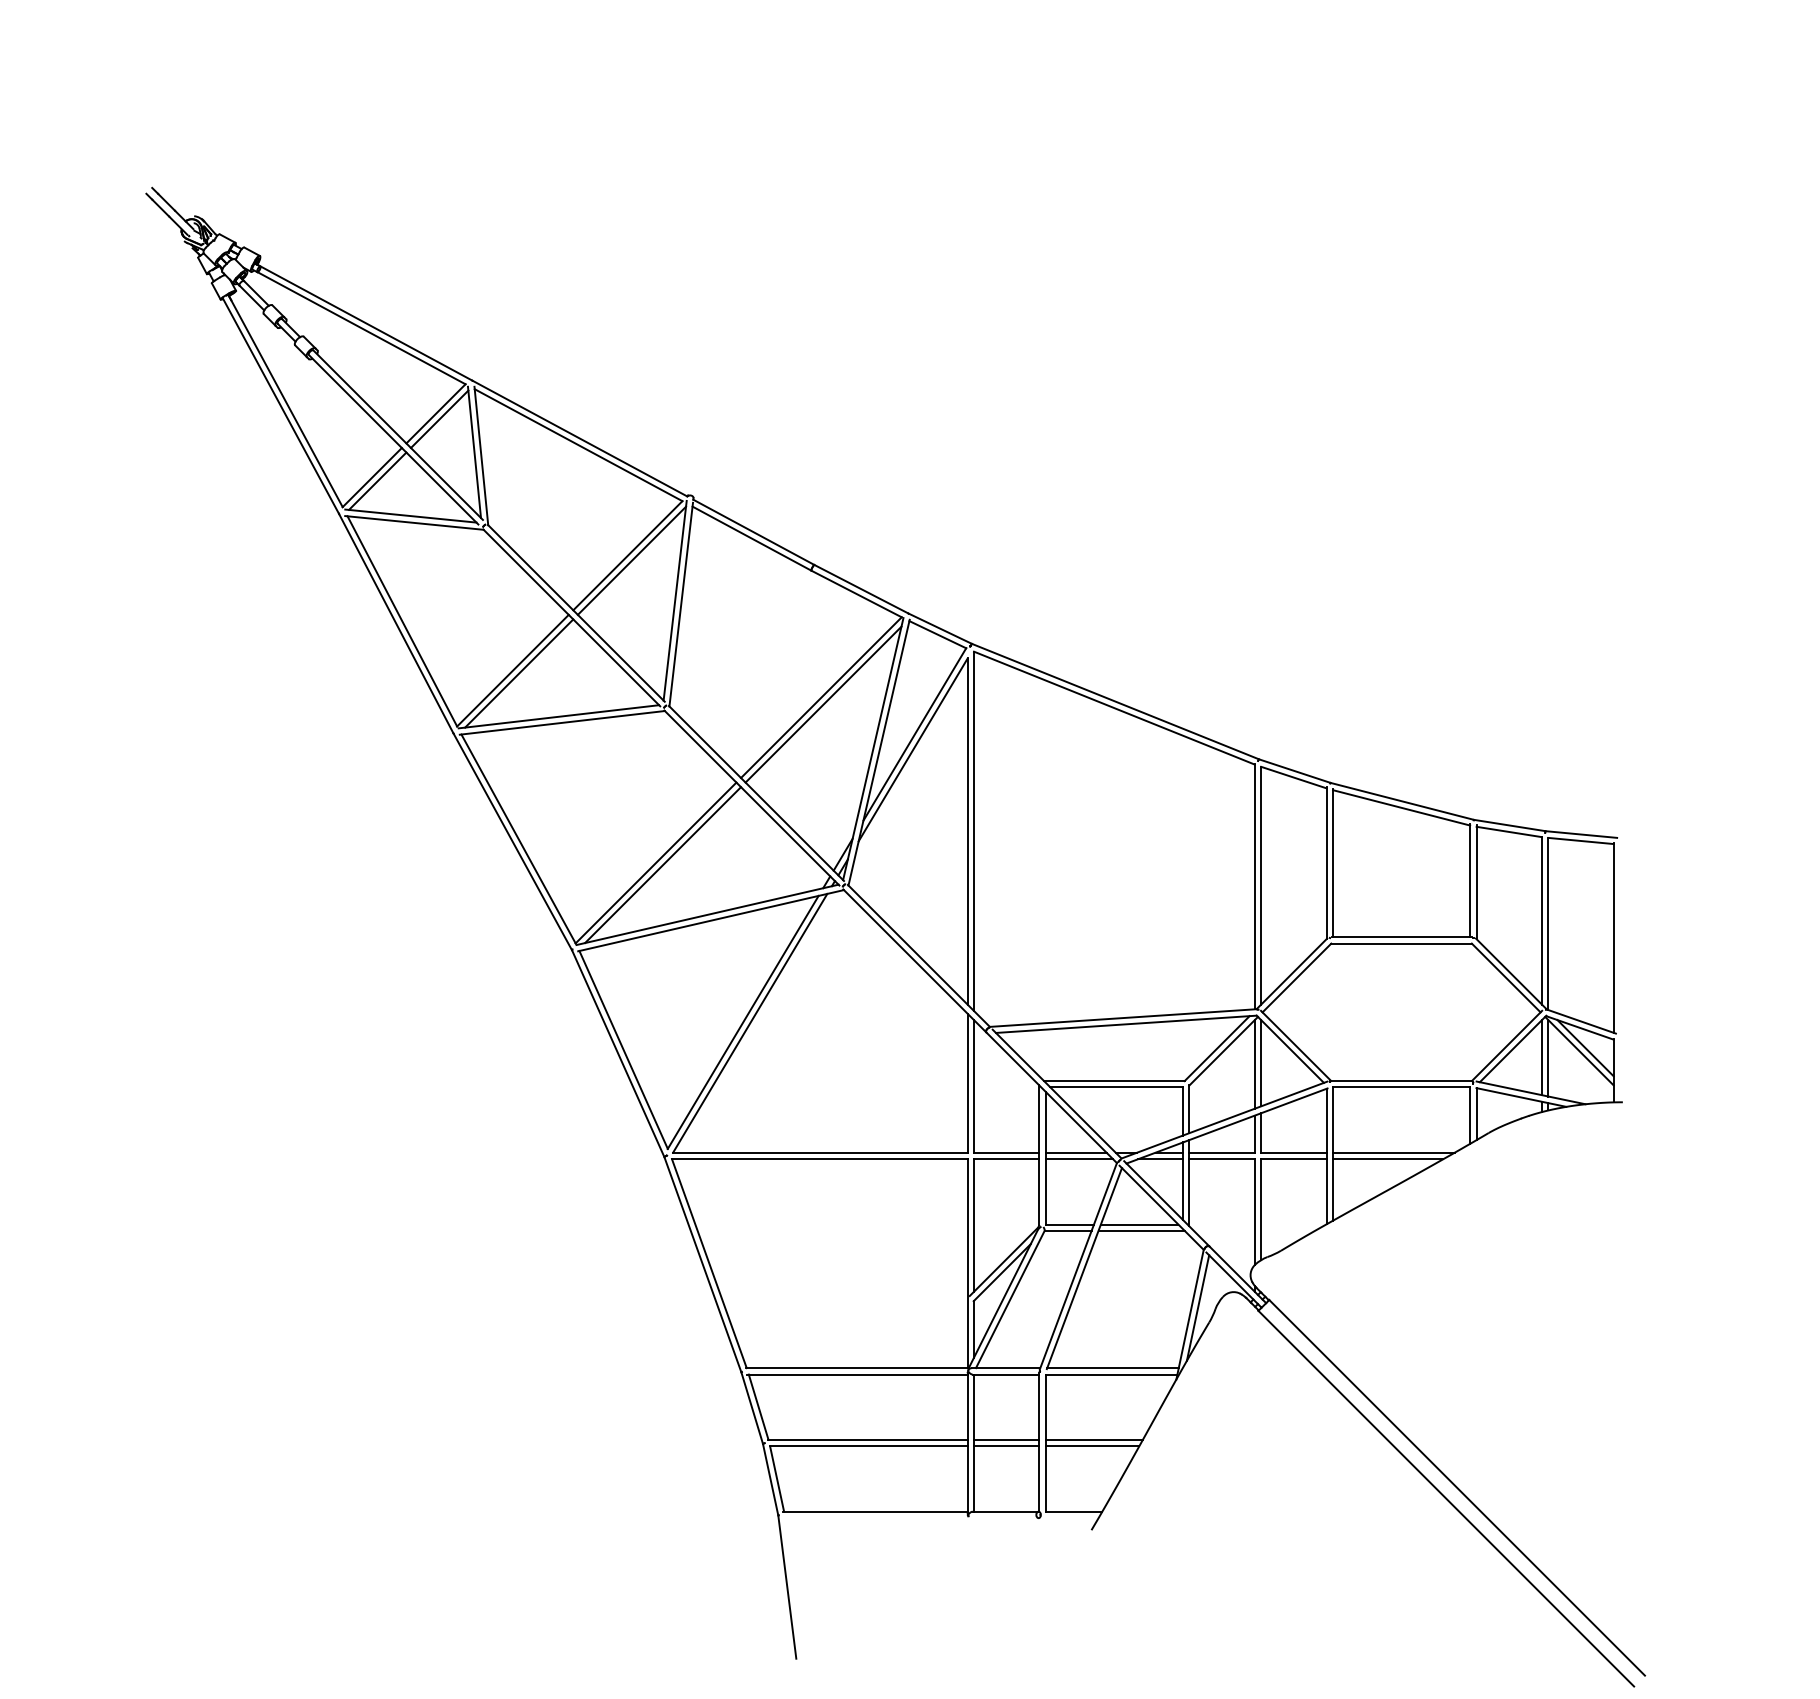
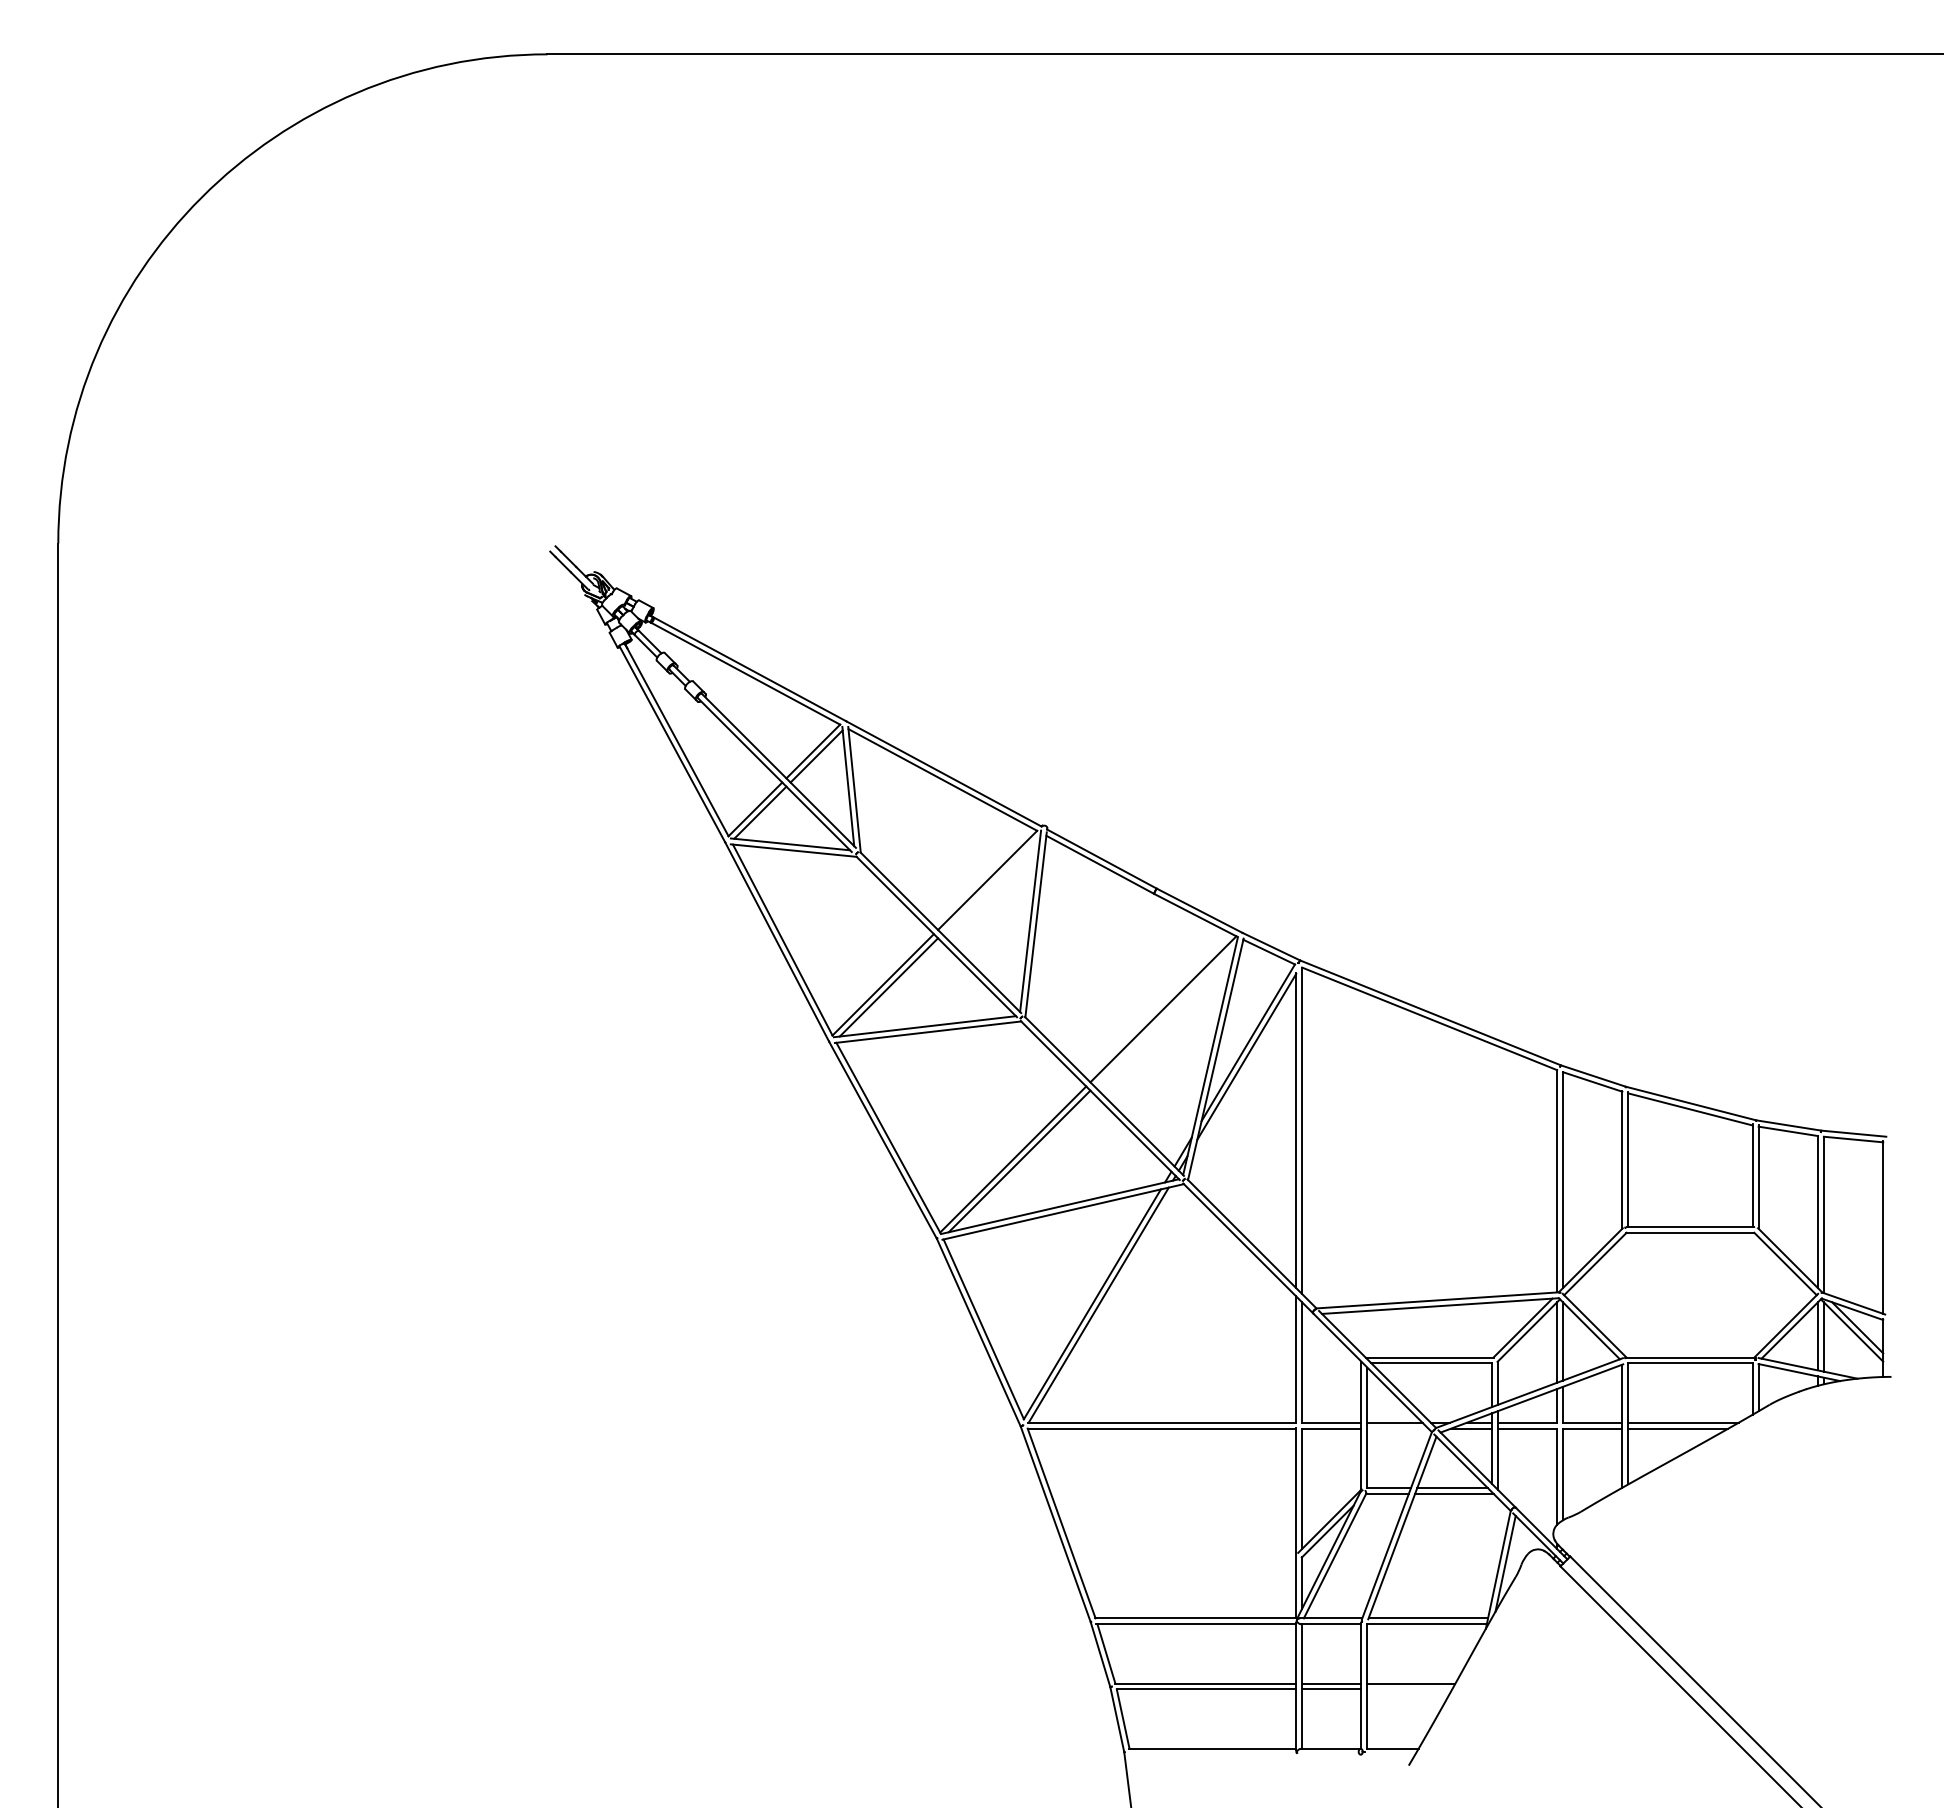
line: (632, 560) -> (991, 884), removed
line: (823, 704) -> (1165, 1015), removed
line: (1079, 1159) -> (1397, 1428), removed
line: (1092, 1446) -> (1409, 1689), removed

